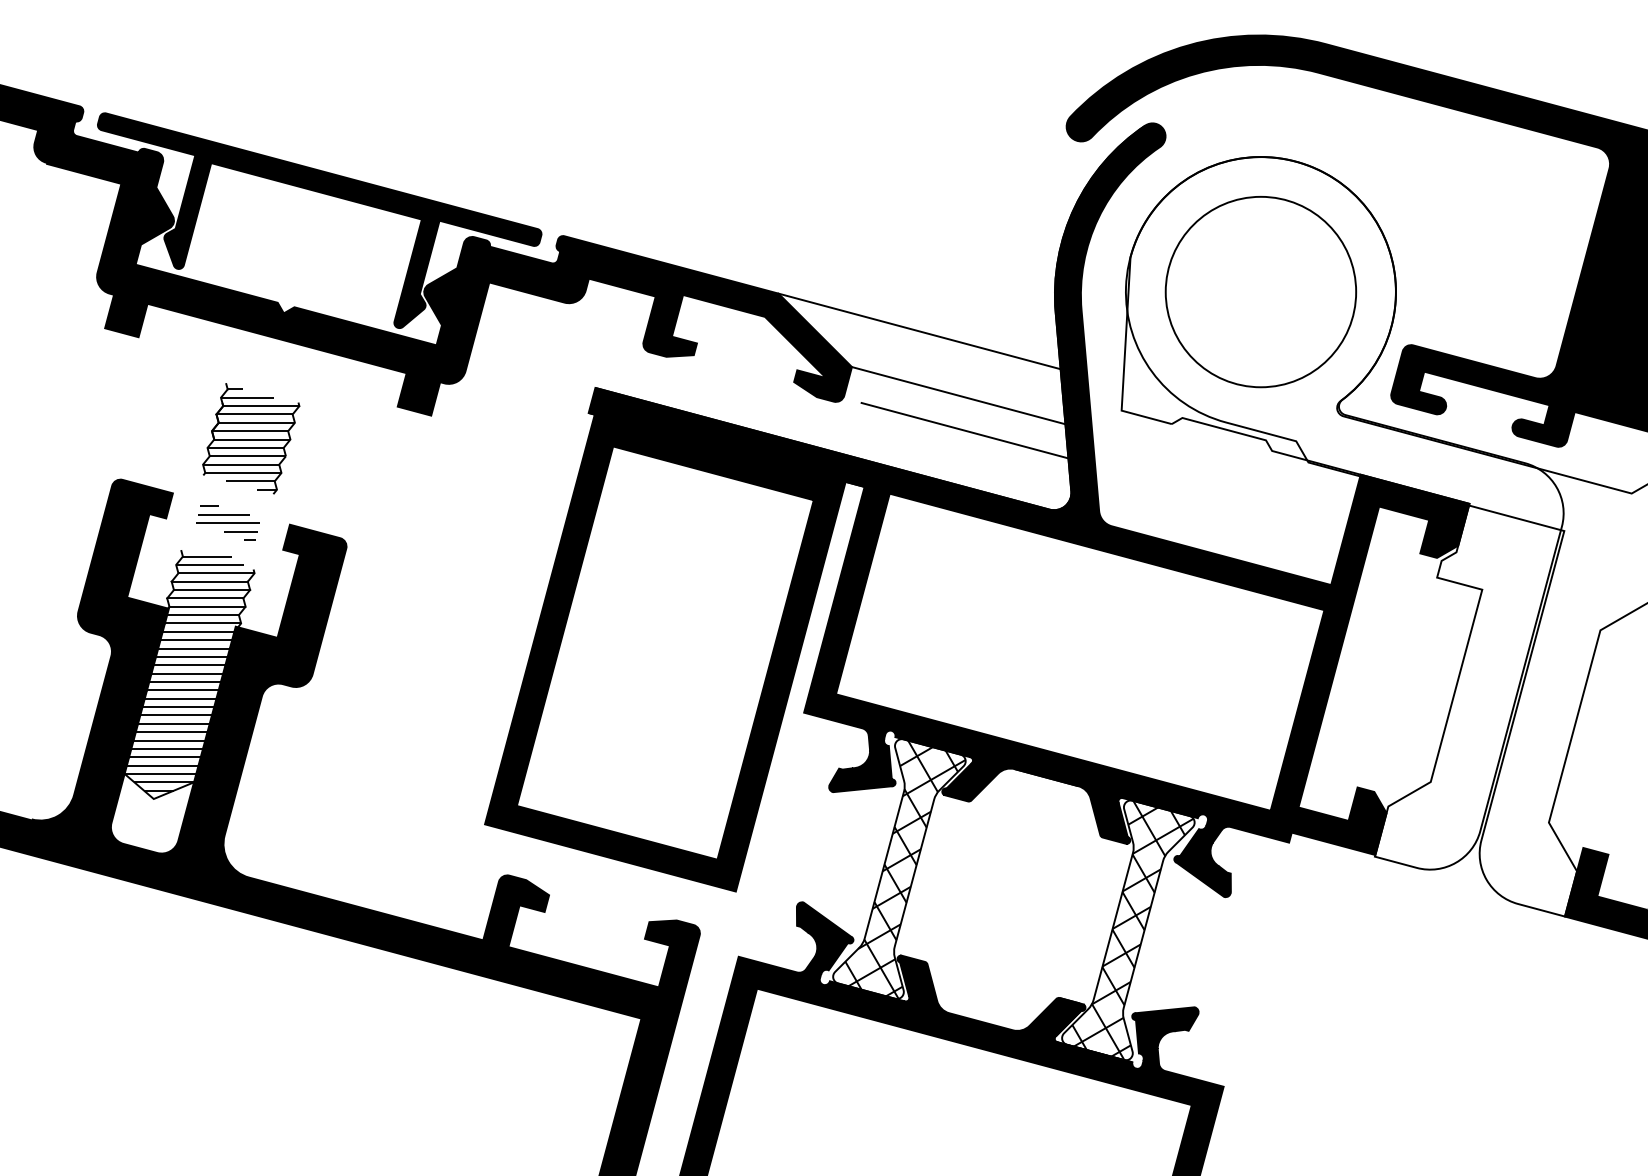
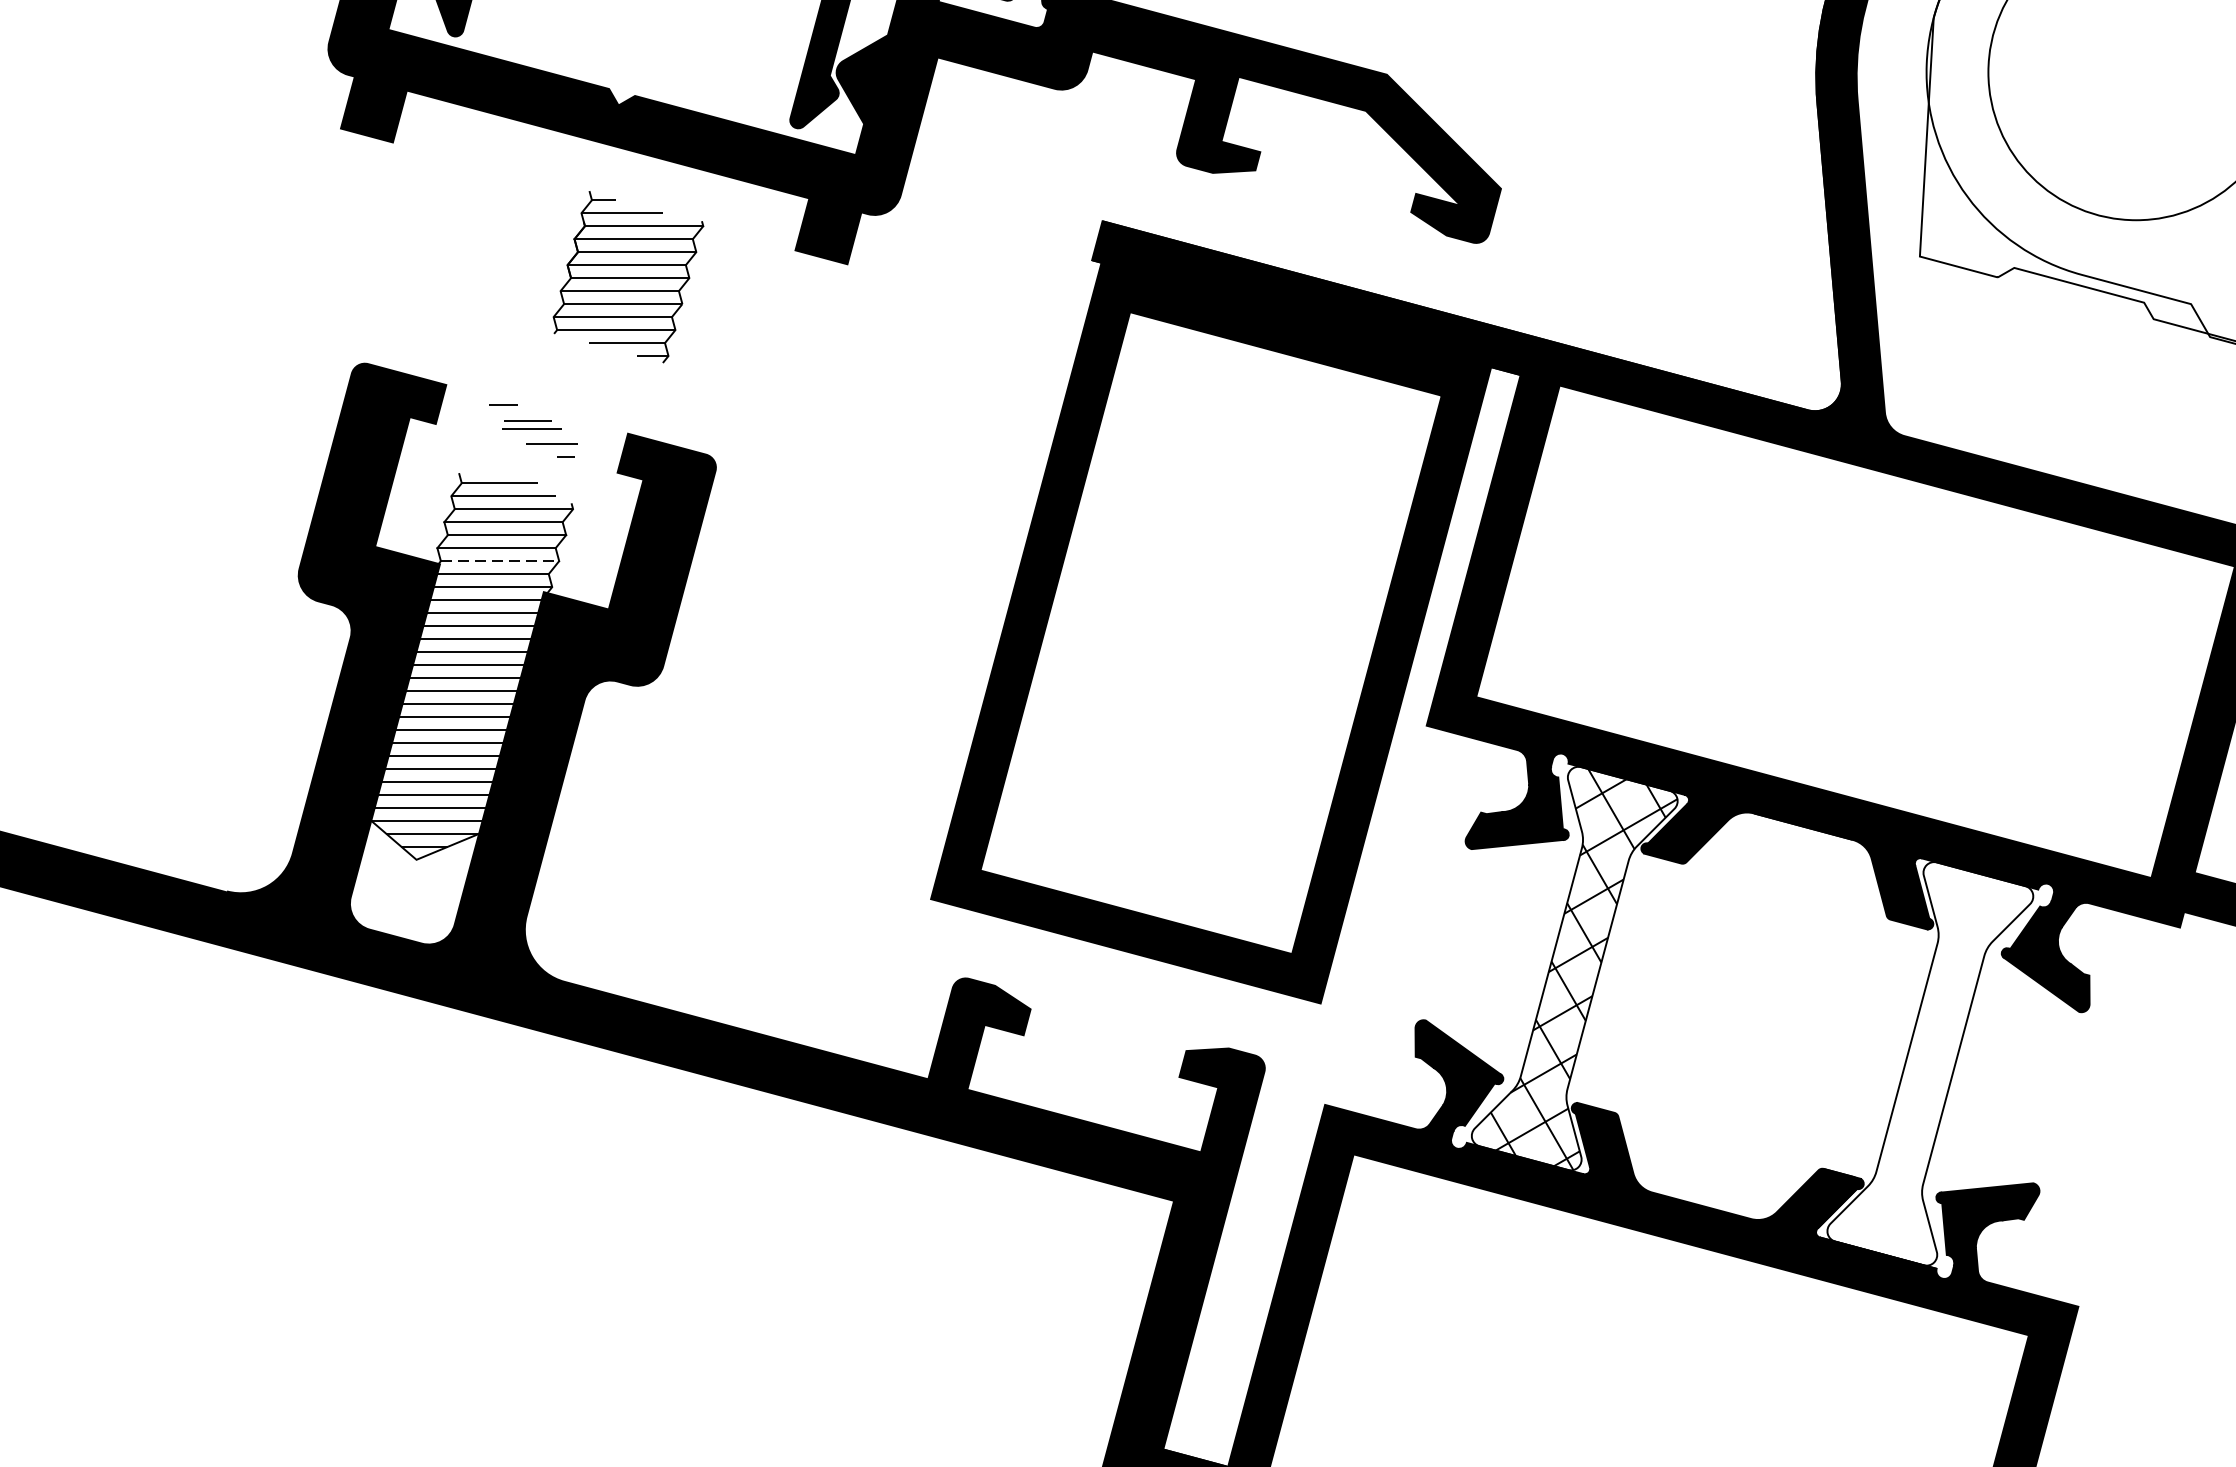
line: (919, 331) -> (1605, 133), removed
line: (958, 395) -> (1666, 233), removed
line: (964, 430) -> (1675, 287), removed
part: (251, 438) -> (628, 276), moved
part: (227, 518) -> (531, 424), size x0.6
line: (208, 606) -> (501, 560), solid -> dashed
hatch: (1132, 930) -> (1936, 1064), removed

